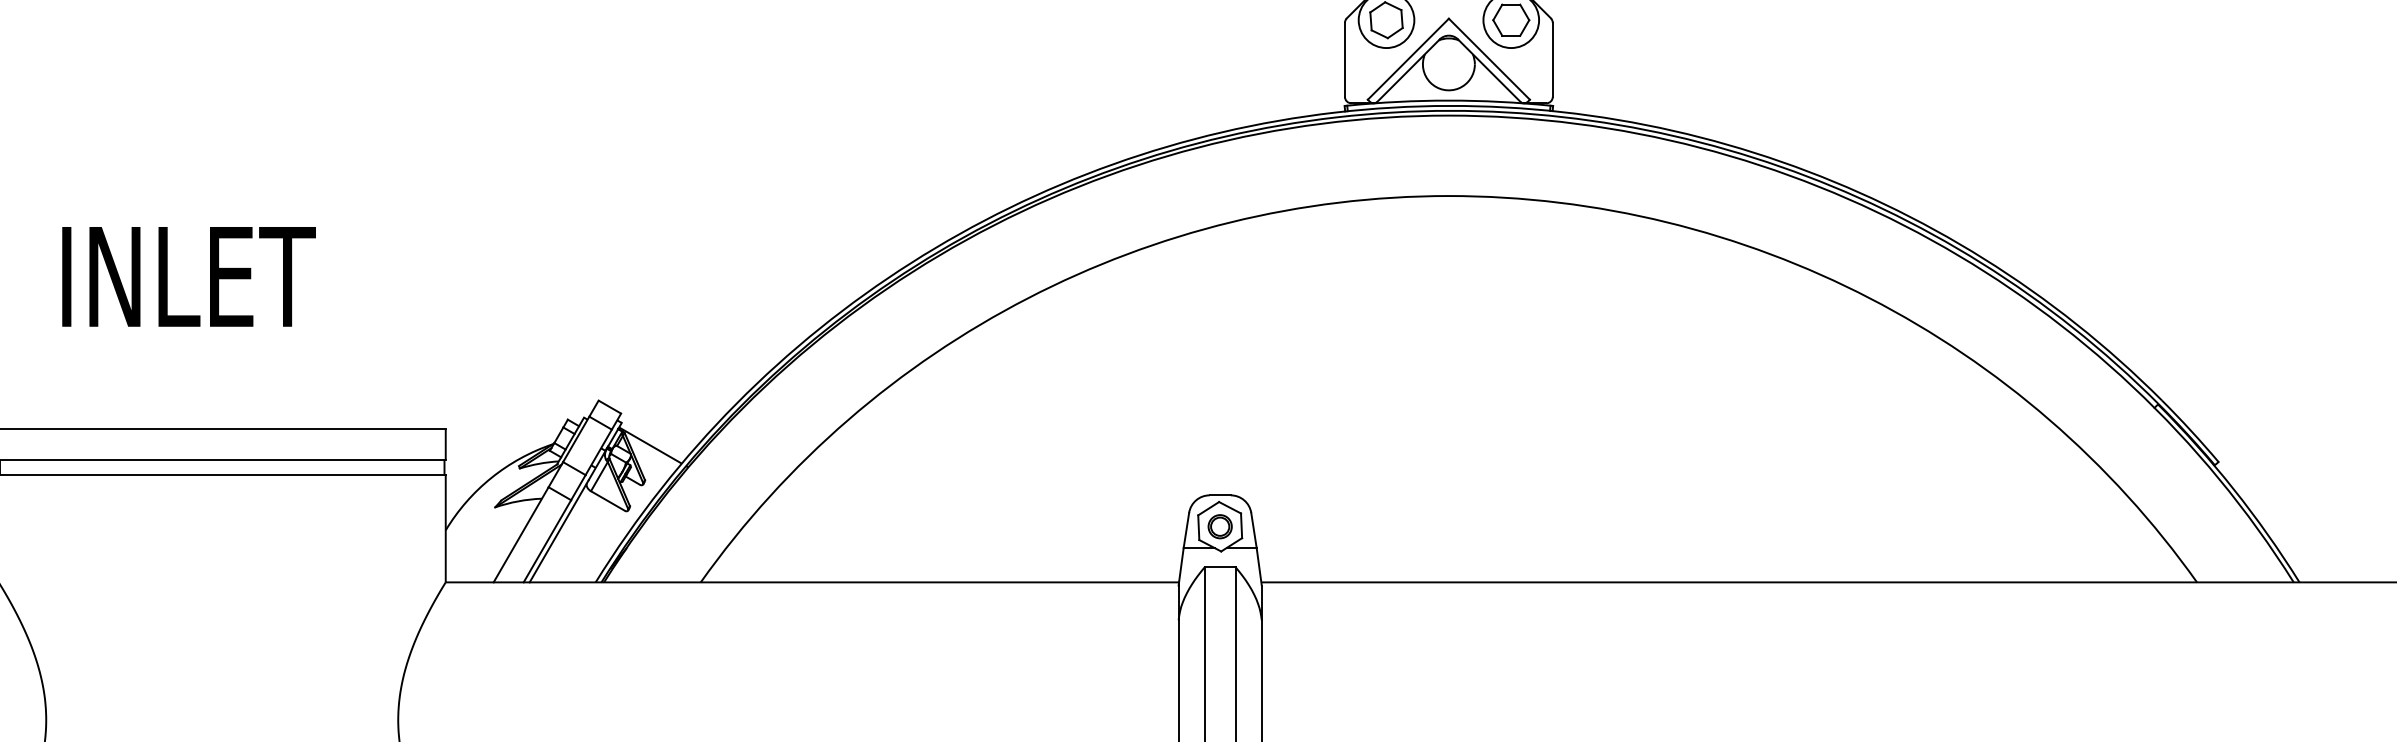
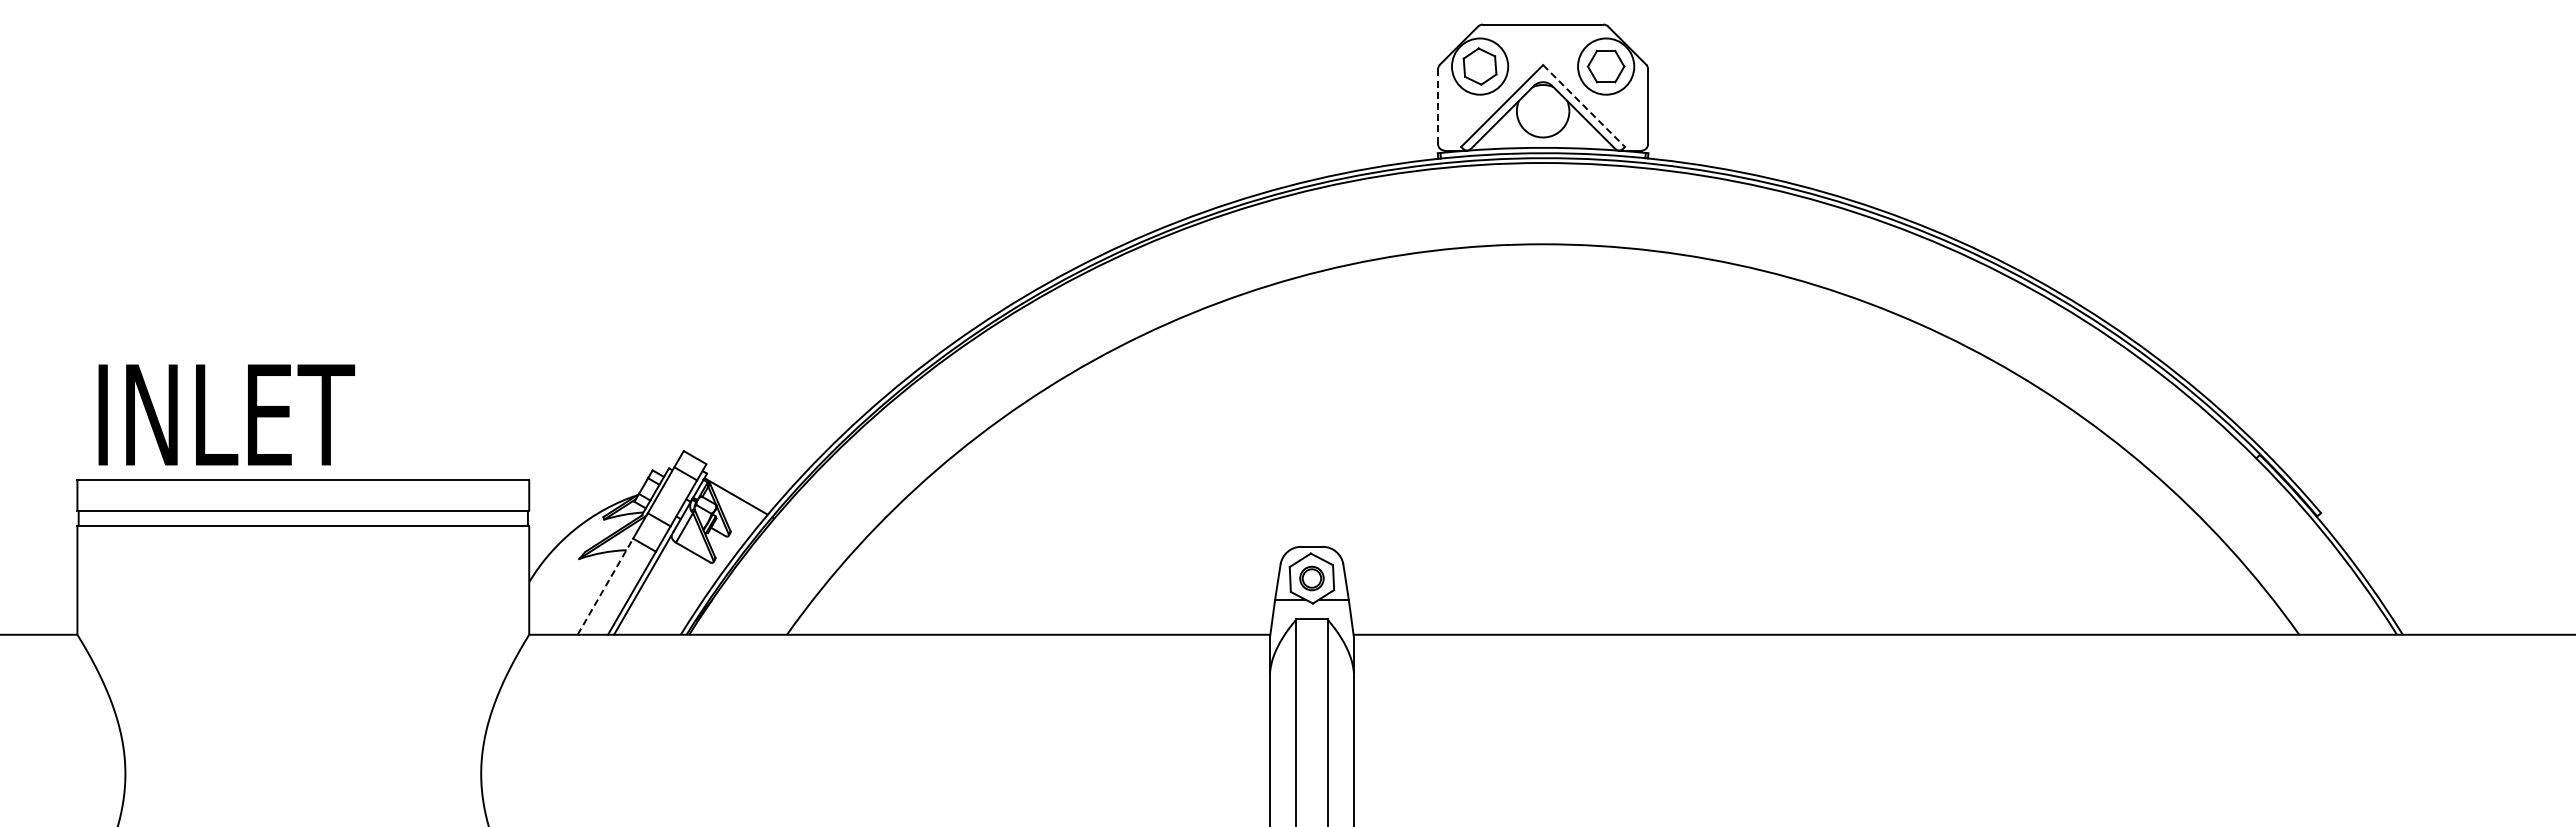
line: (1489, 59) -> (1584, 106), solid -> dashed
line: (1345, 60) -> (1438, 107), solid -> dashed
text: (188, 276) -> (226, 414), moved
line: (521, 534) -> (605, 586), solid -> dashed

